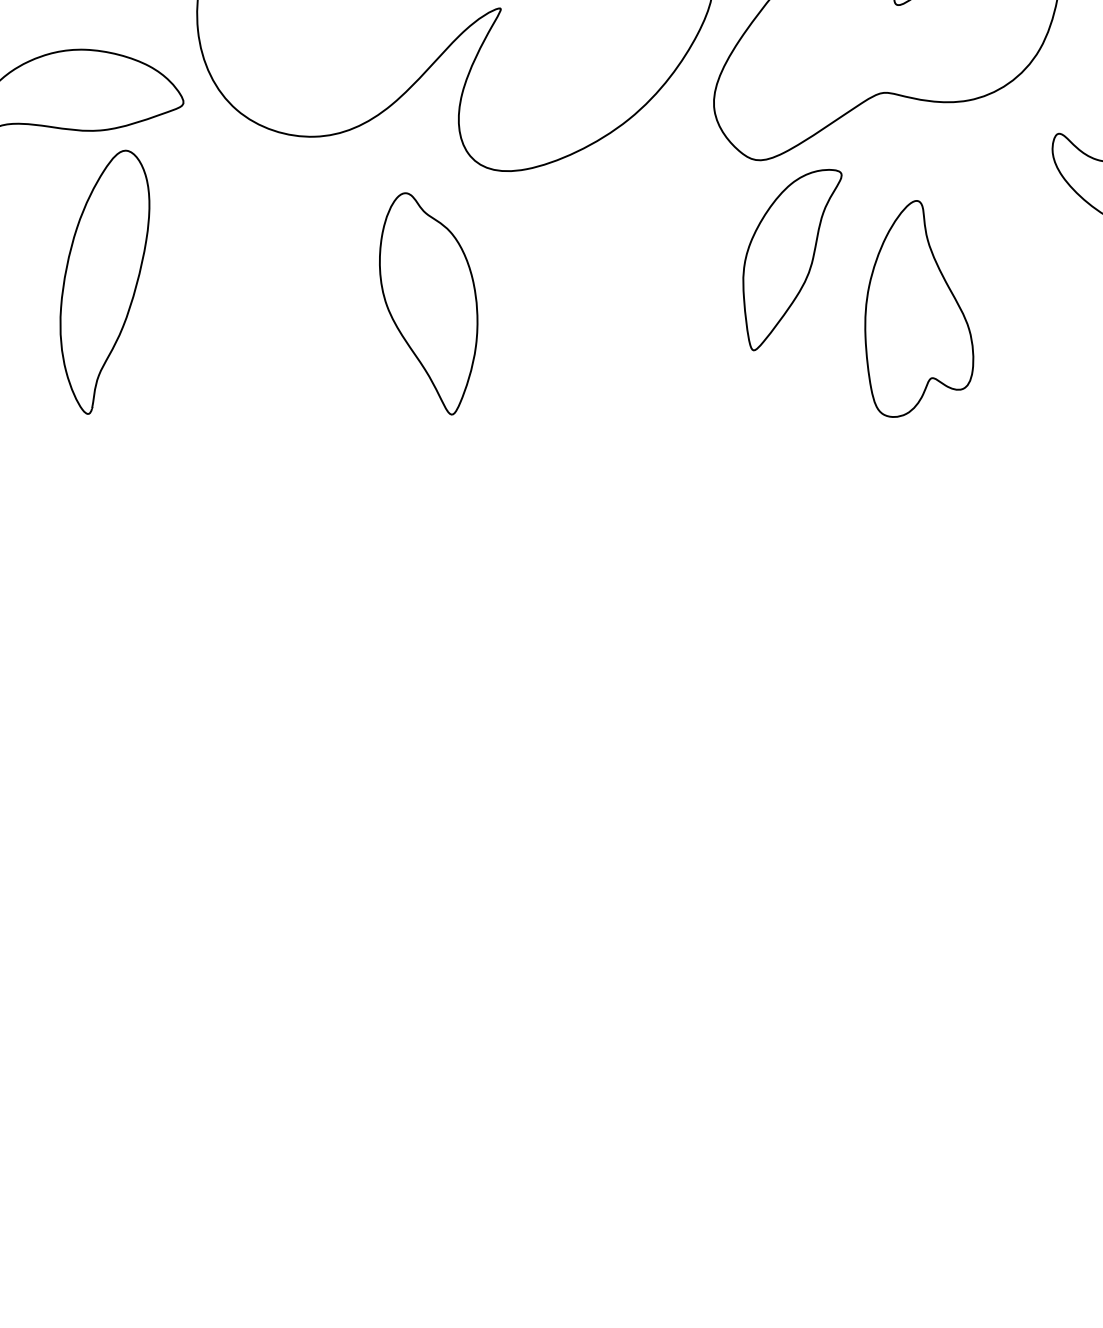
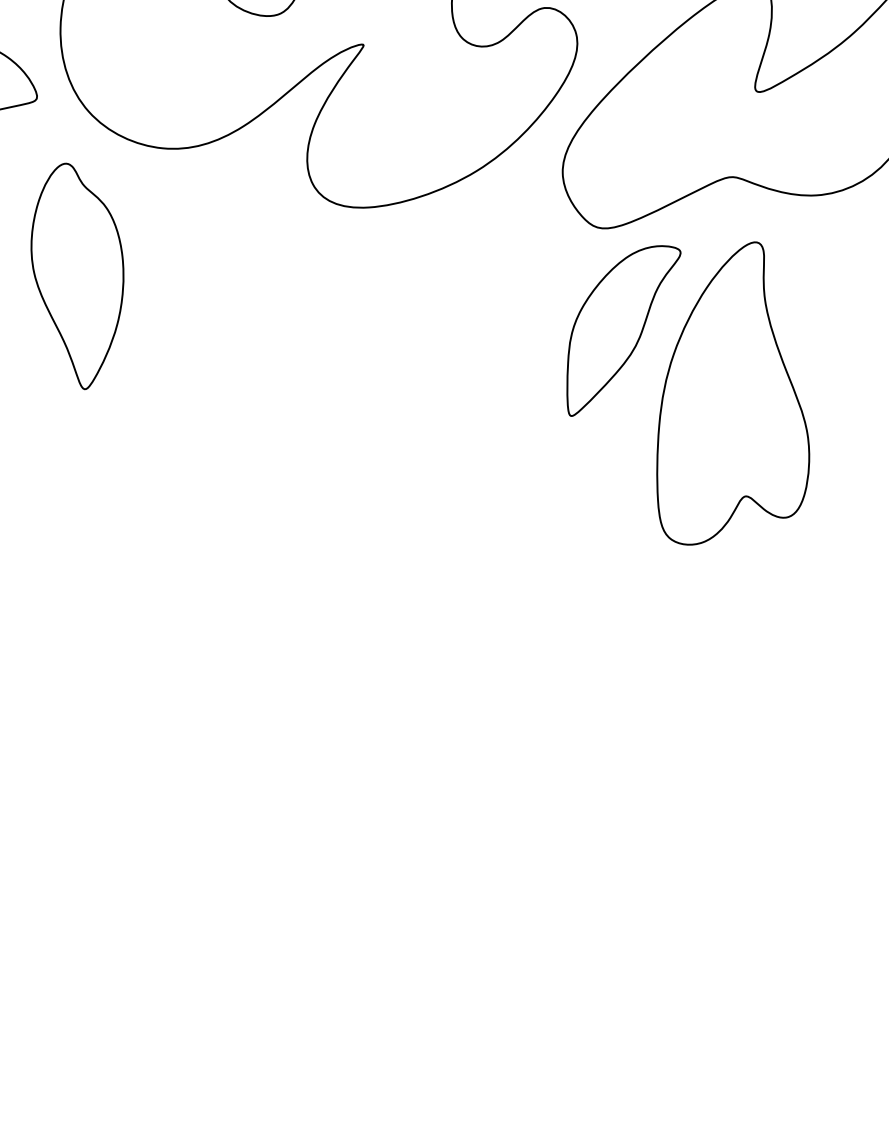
part: (428, 303) -> (75, 276), moved
part: (919, 308) -> (740, 395), size x1.43

